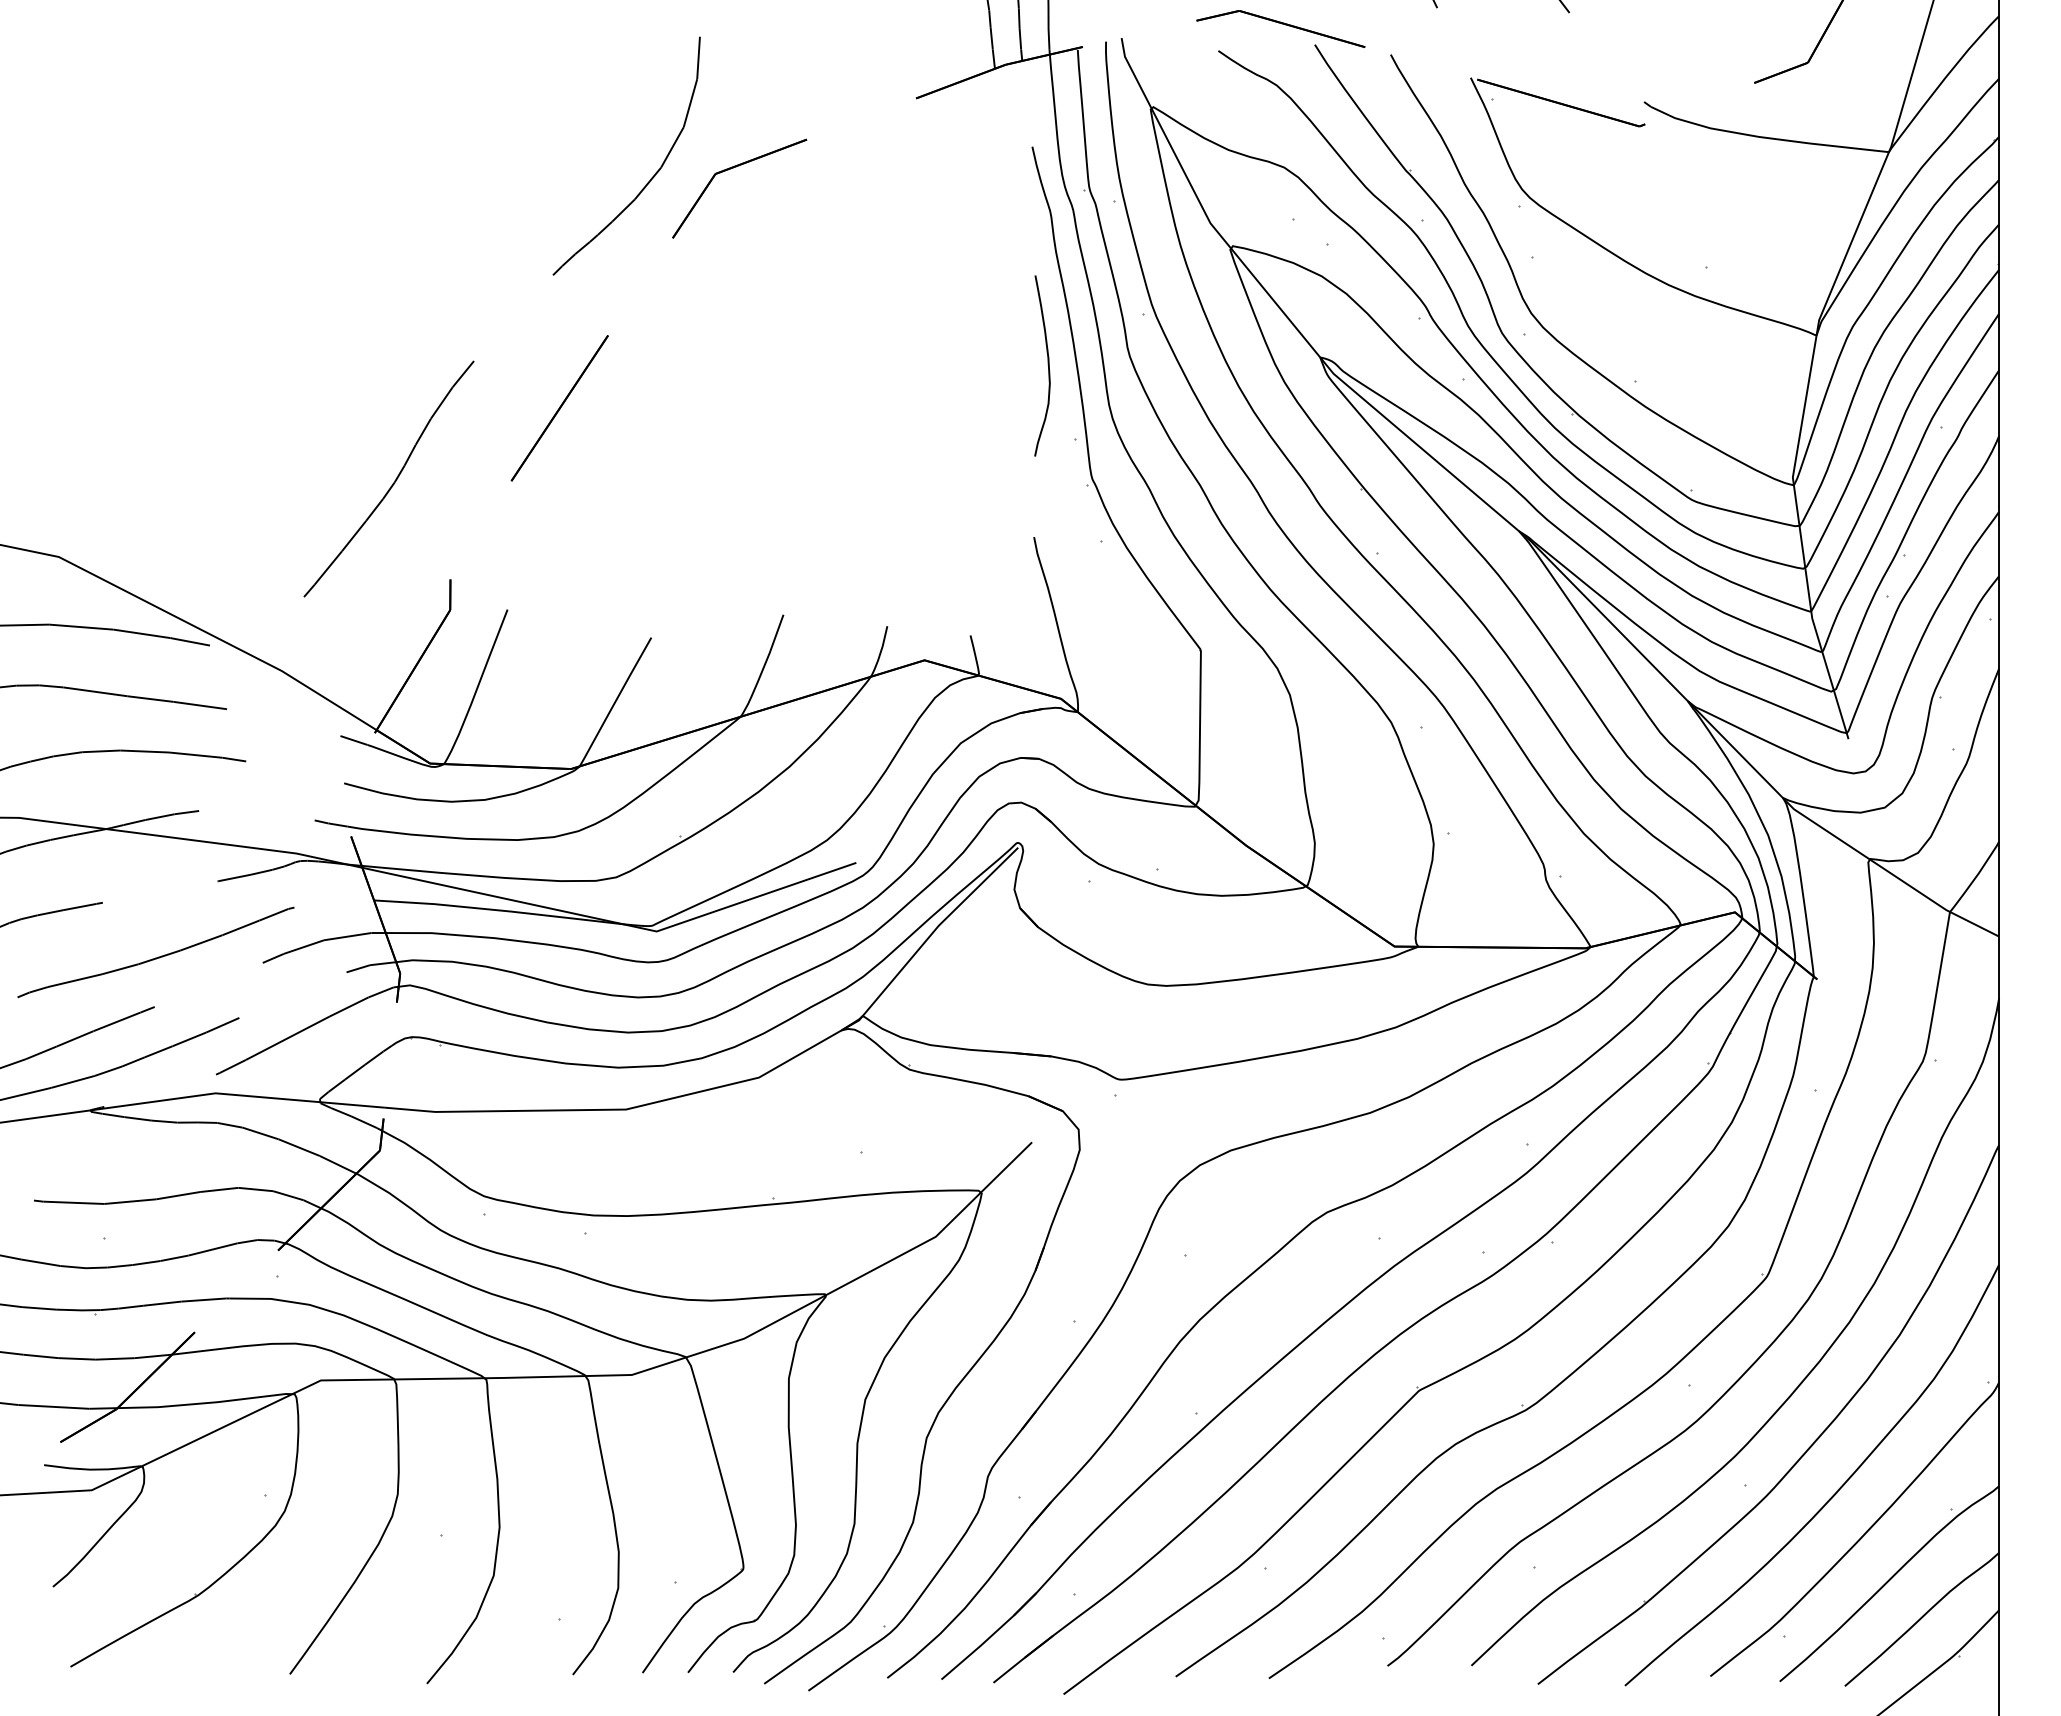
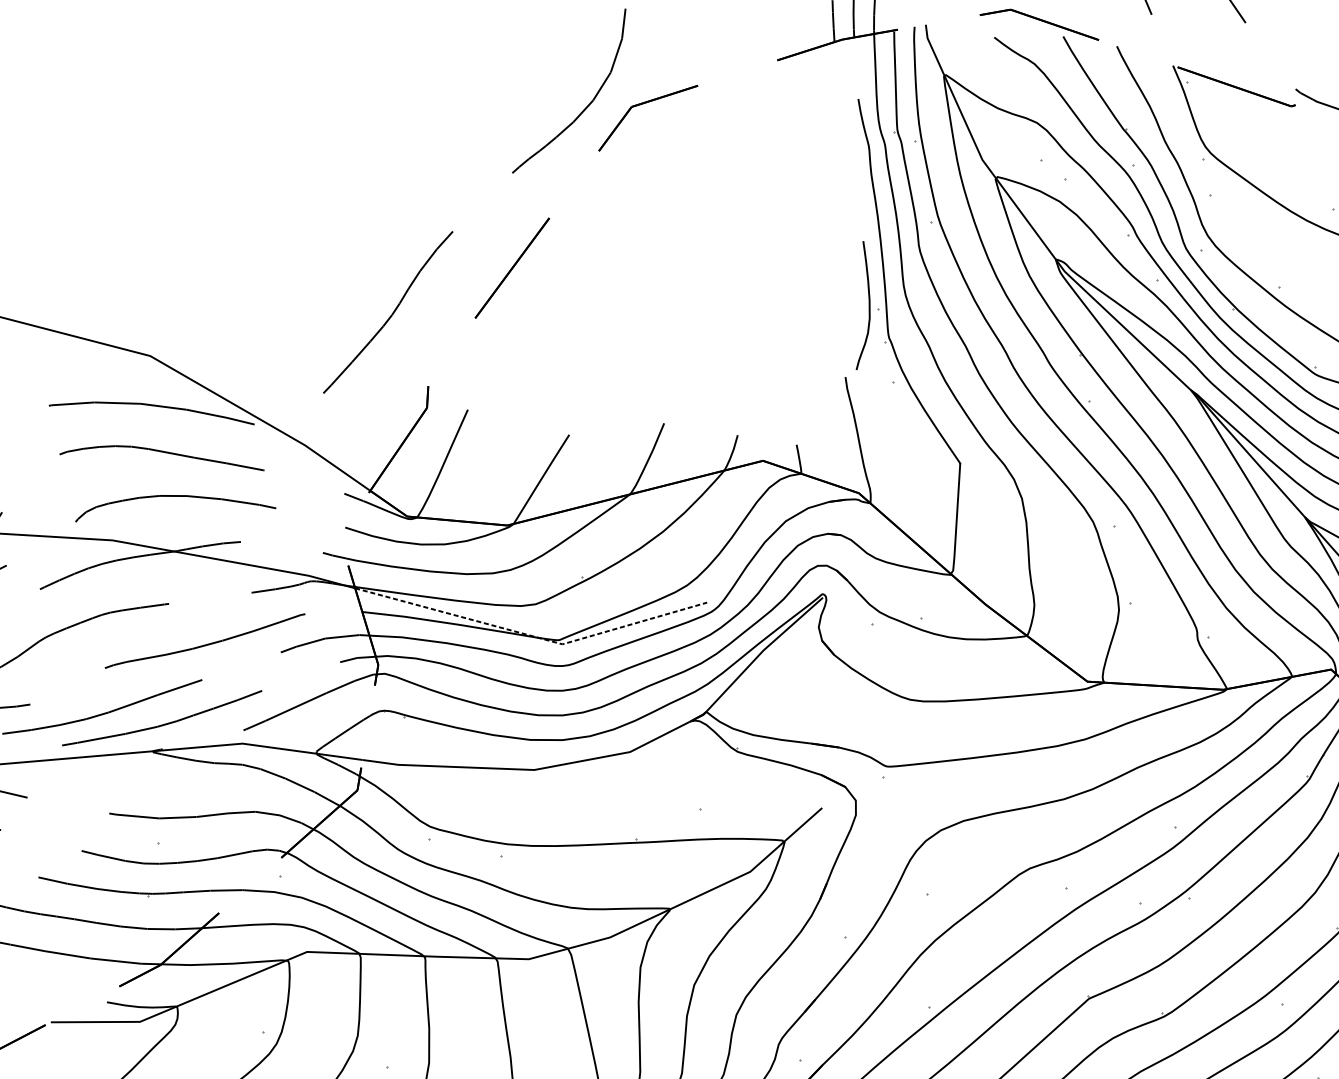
curve: (1047, 365) -> (868, 305), moved
line: (613, 922) -> (532, 636), solid -> dashed

